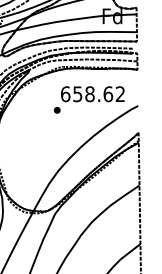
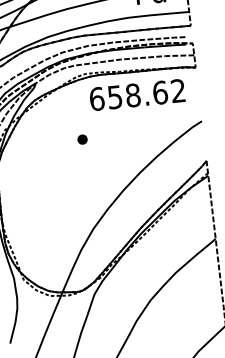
text: (92, 94) -> (136, 95), moved

